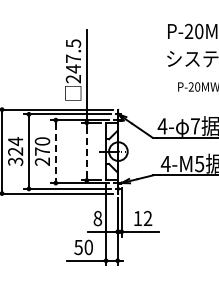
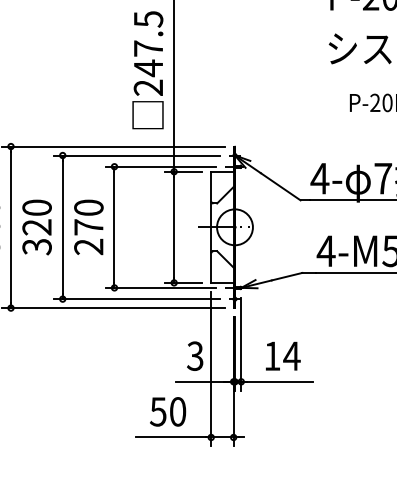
text: (15, 141) -> (36, 207), 324 -> 320
line: (55, 151) -> (113, 227), dashed -> solid
line: (86, 151) -> (173, 227), dashed -> solid
text: (147, 217) -> (290, 354), 12 -> 14
text: (97, 218) -> (194, 356), 8 -> 3

